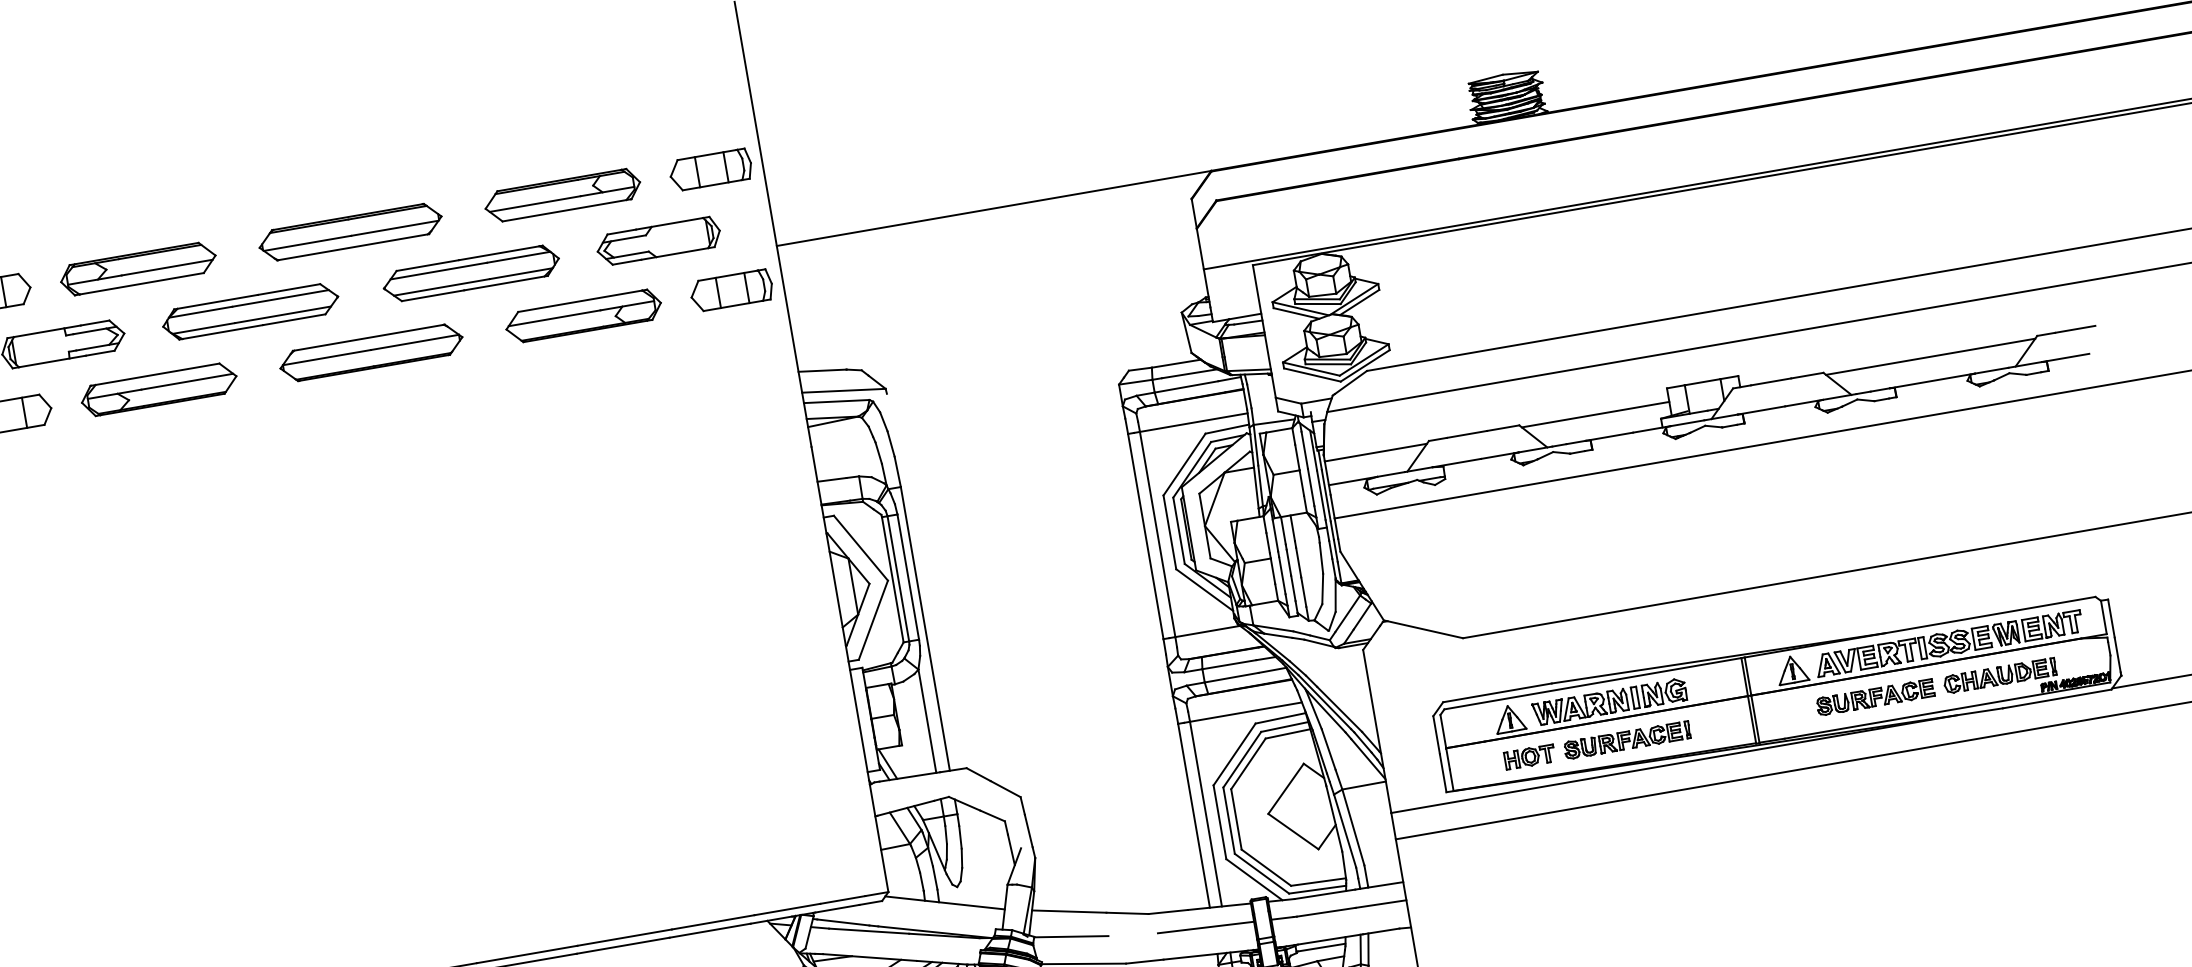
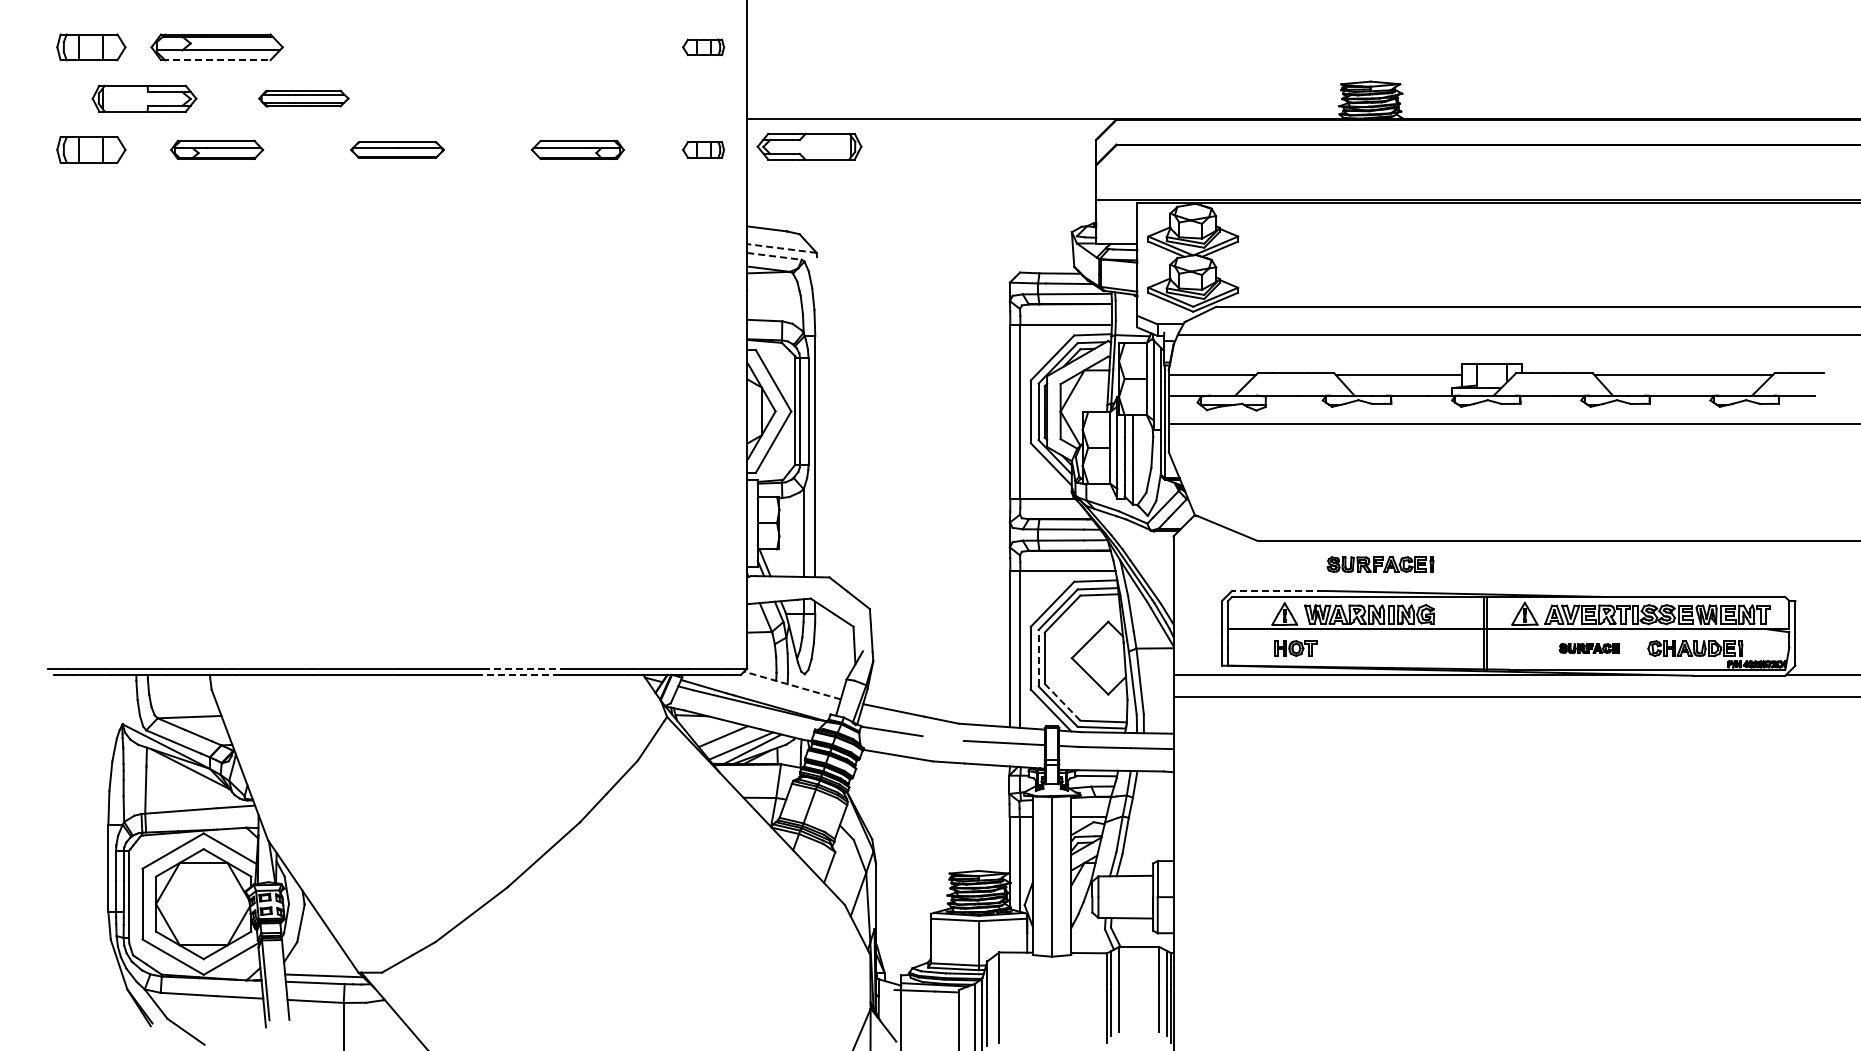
part: (710, 170) -> (703, 47), size x0.6
part: (562, 195) -> (577, 47), removed
part: (350, 232) -> (397, 47), removed
part: (658, 240) -> (809, 146), moved
part: (470, 273) -> (490, 98), removed
line: (140, 284) -> (216, 60), solid -> dashed
part: (731, 290) -> (703, 149), size x0.6
part: (250, 311) -> (303, 98), size x0.6
part: (583, 315) -> (577, 149), size x0.7
part: (371, 352) -> (397, 149), size x0.6
part: (158, 389) -> (216, 149), size x0.7
line: (843, 390) -> (781, 248), solid -> dashed
line: (837, 401) -> (775, 256), solid -> dashed
line: (1496, 692) -> (1277, 590), solid -> dashed
part: (1875, 697) -> (1589, 648), size x0.6
part: (1627, 740) -> (1380, 564), moved
line: (1228, 819) -> (1038, 657), solid -> dashed
line: (1266, 867) -> (1062, 702), solid -> dashed
line: (945, 902) -> (792, 685), solid -> dashed
line: (625, 937) -> (523, 668), solid -> dashed
line: (622, 946) -> (520, 675), solid -> dashed

